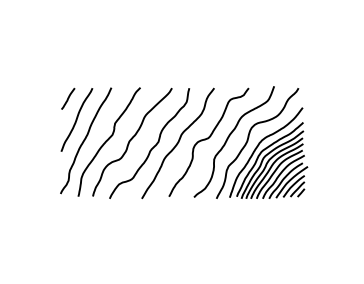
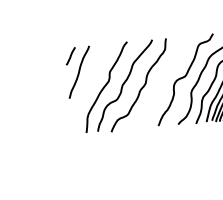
curve: (85, 140) -> (87, 87), removed
curve: (177, 143) -> (160, 83), removed

